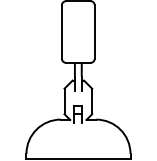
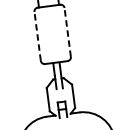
line: (61, 32) -> (37, 36), solid -> dashed
line: (94, 32) -> (67, 32), solid -> dashed

